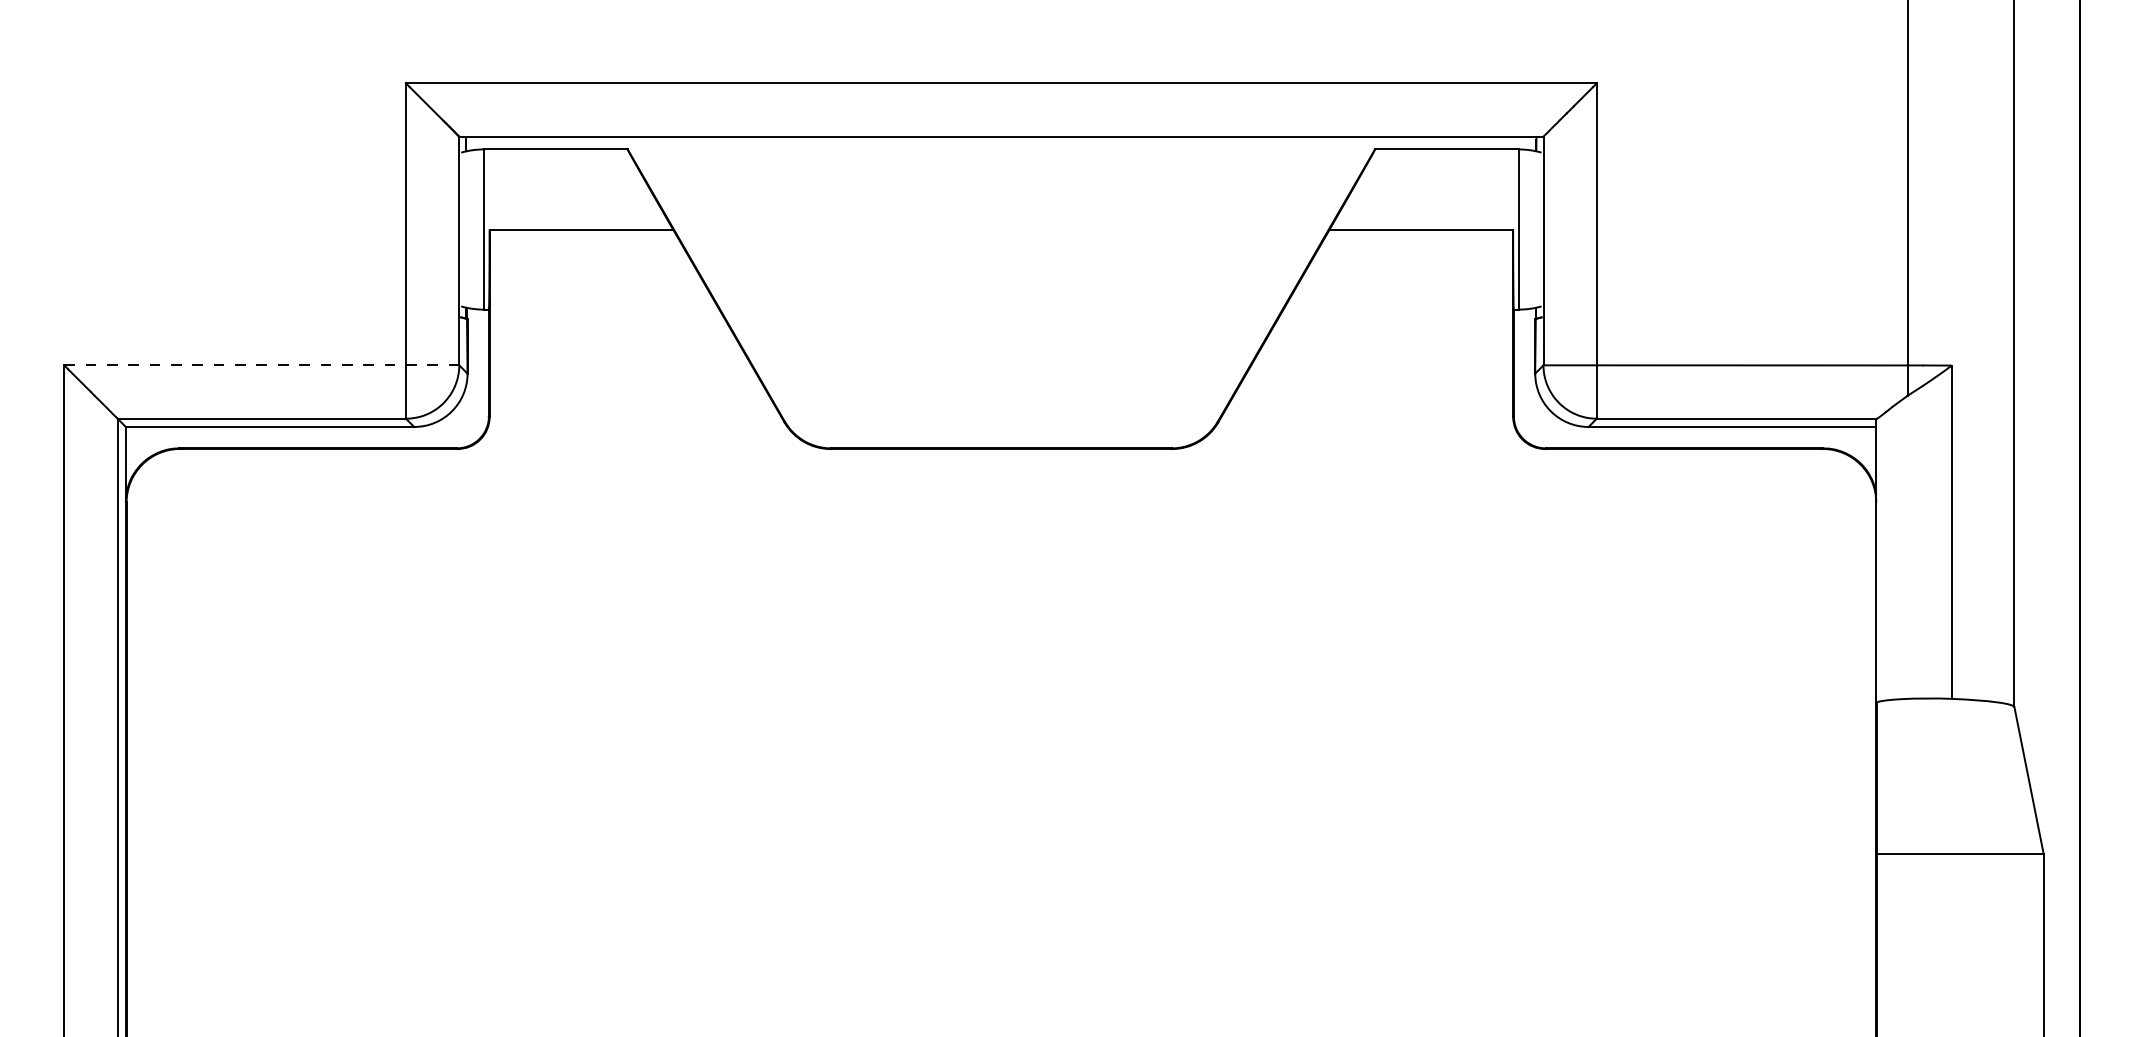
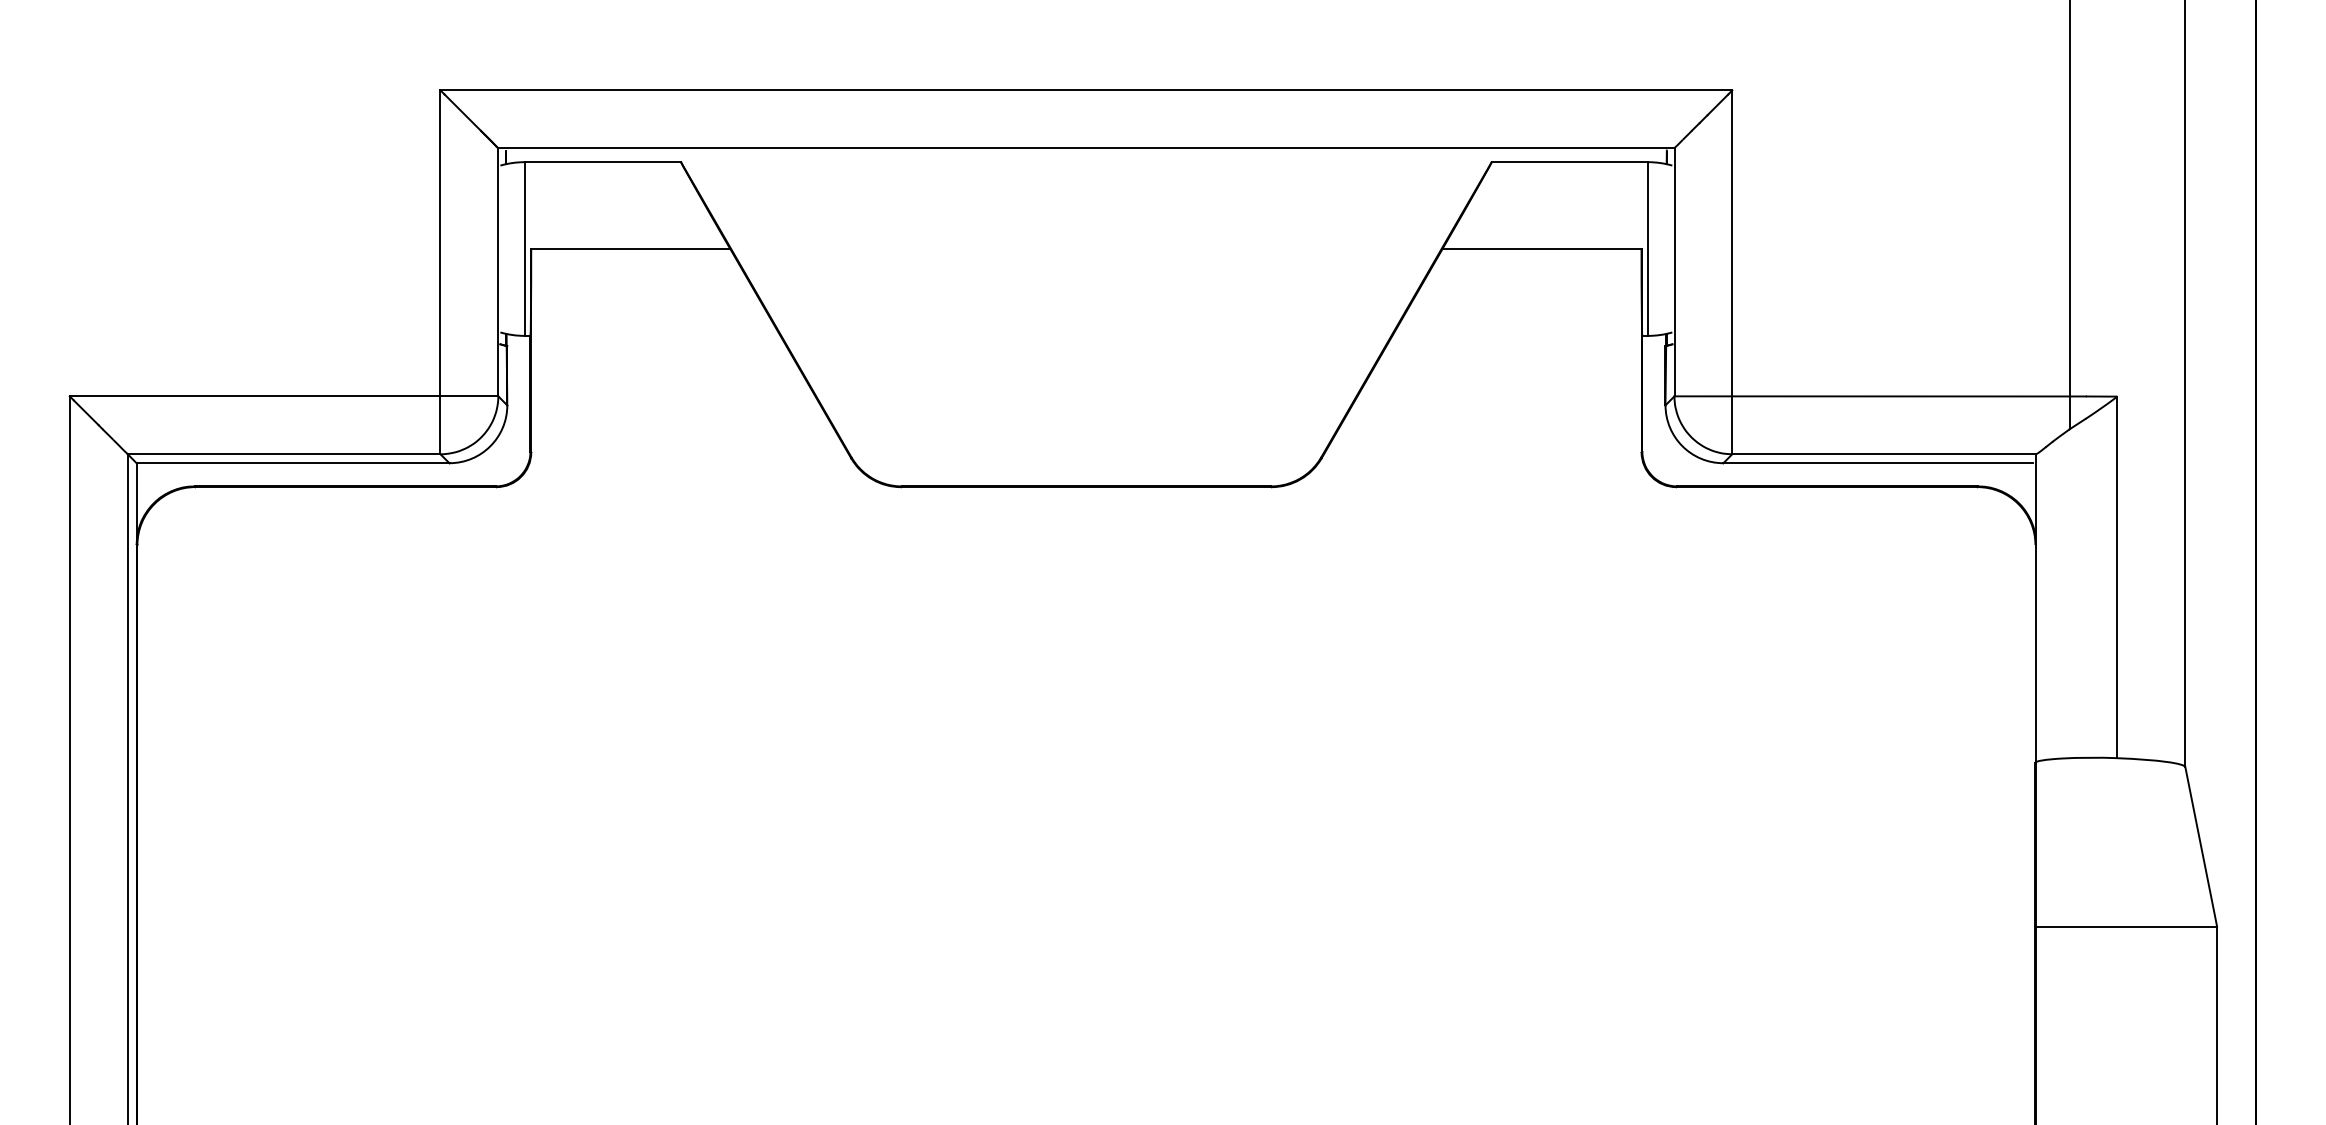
line: (261, 365) -> (283, 396), dashed -> solid

